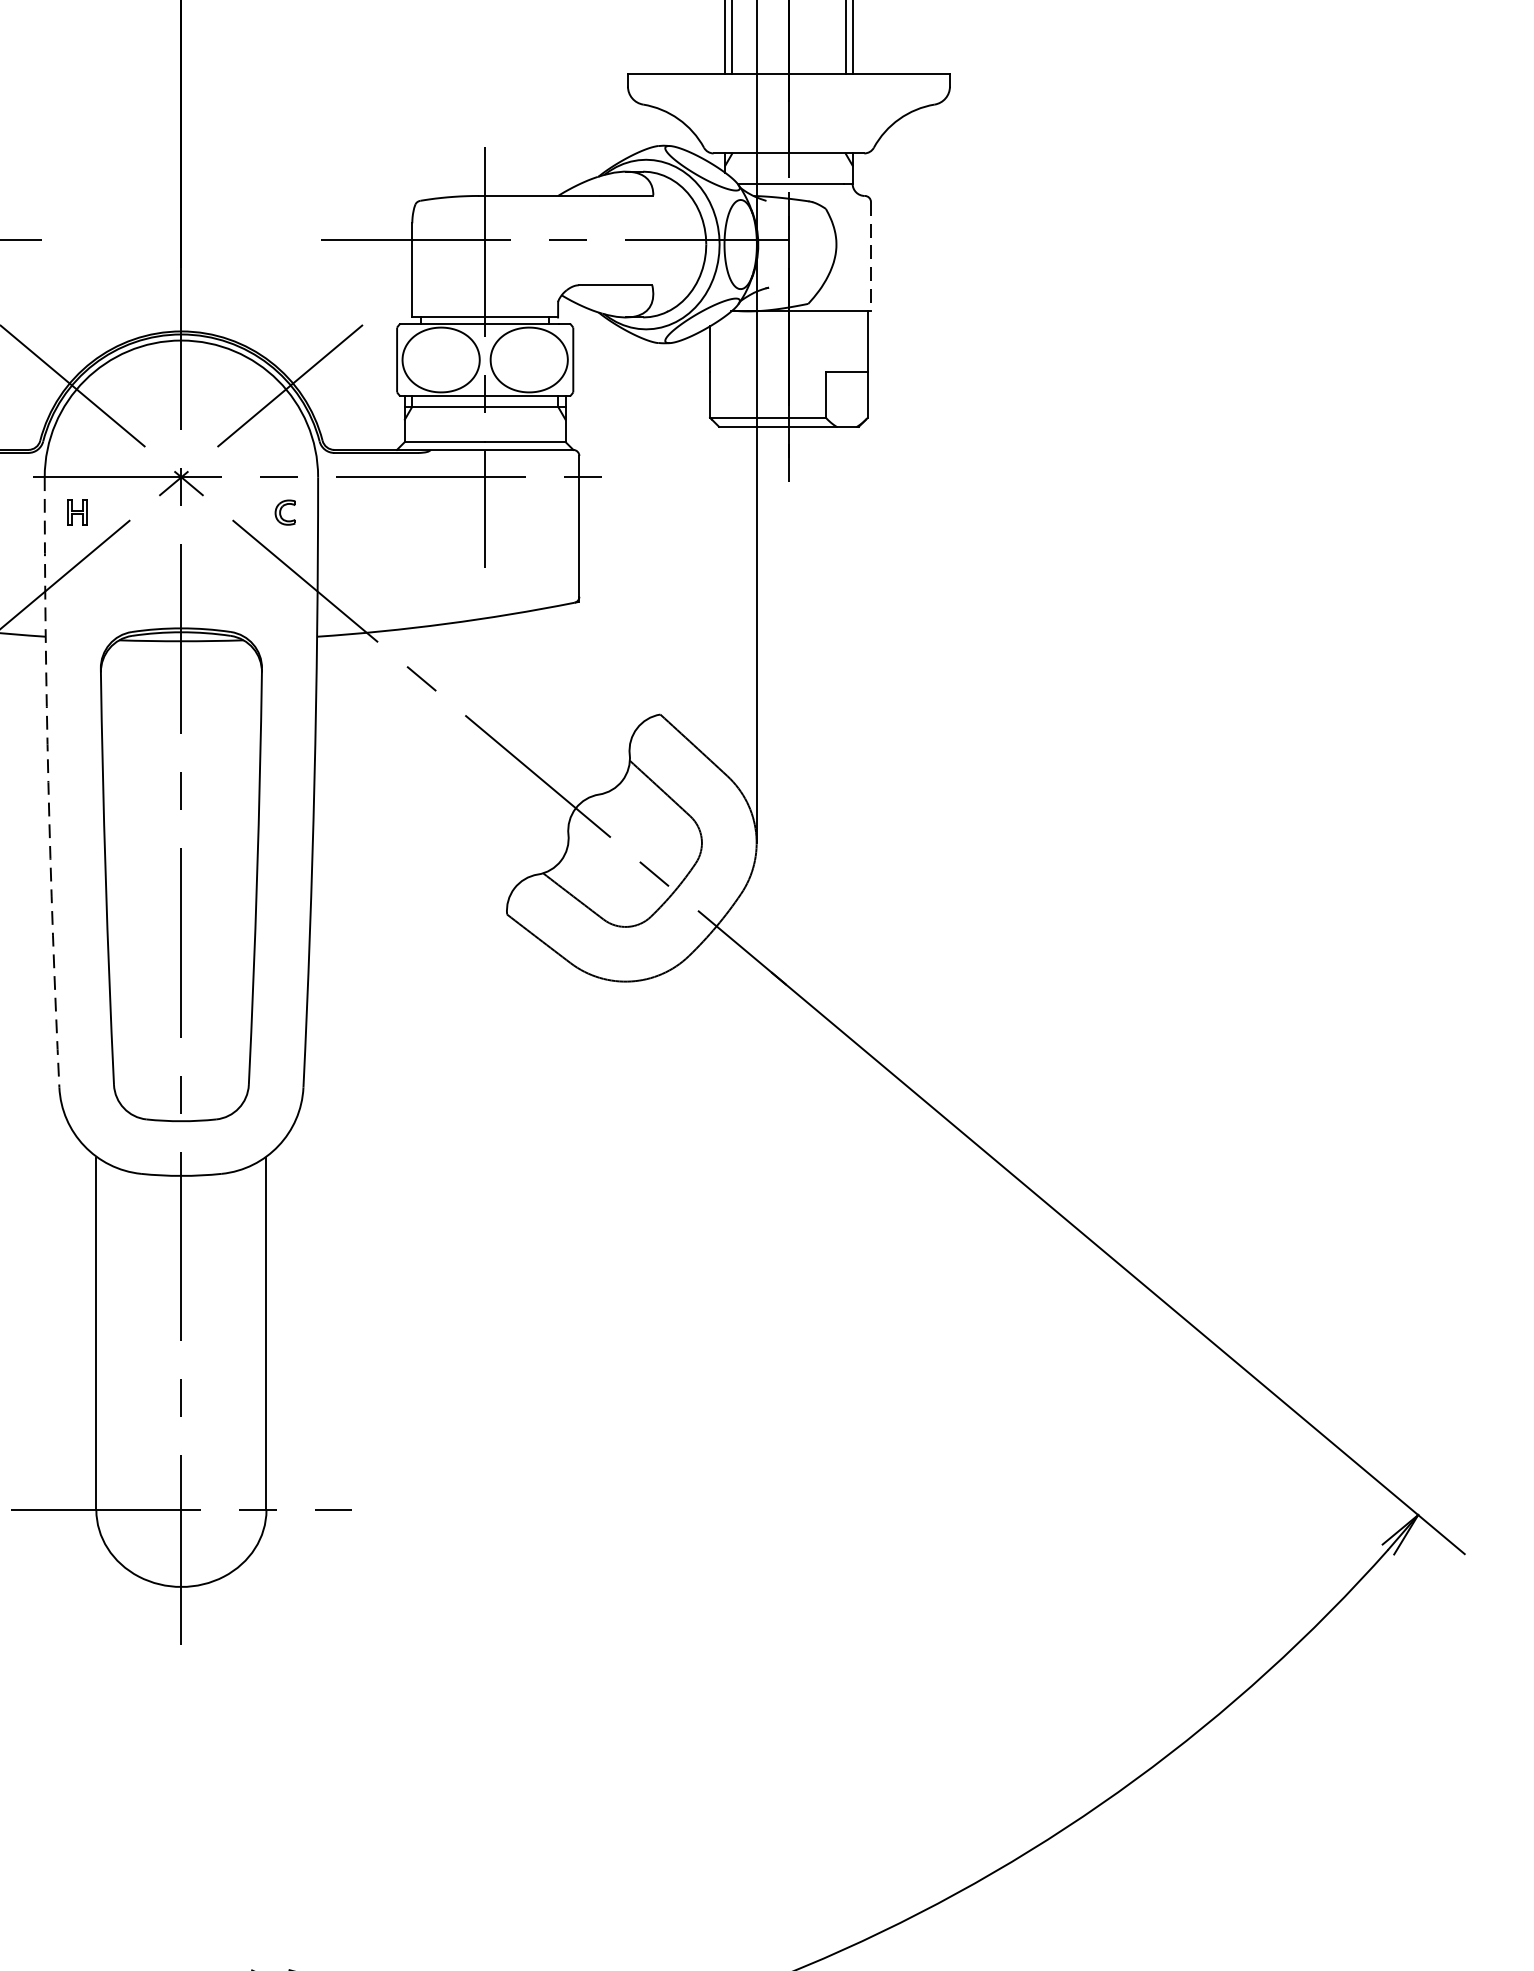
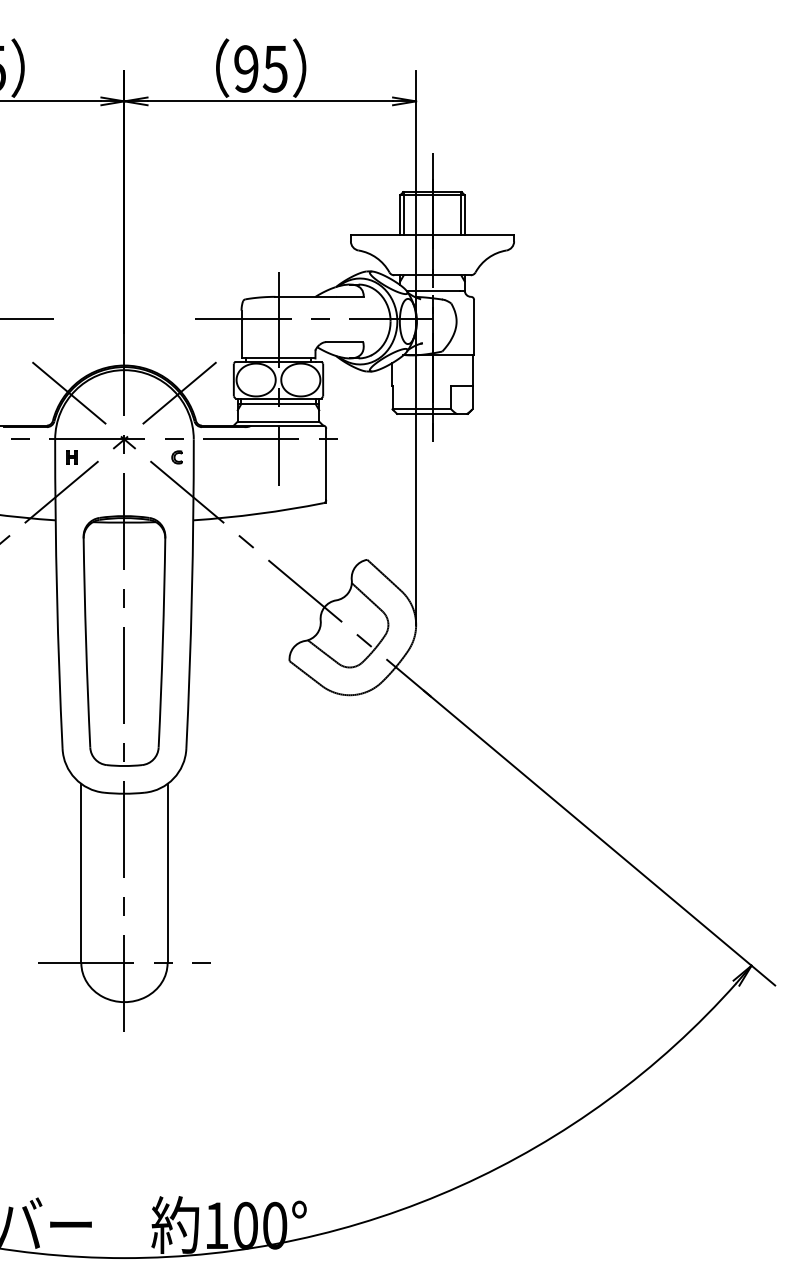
line: (871, 256) -> (474, 327), dashed -> solid
arc: (49, 782) -> (57, 594), dashed -> solid

